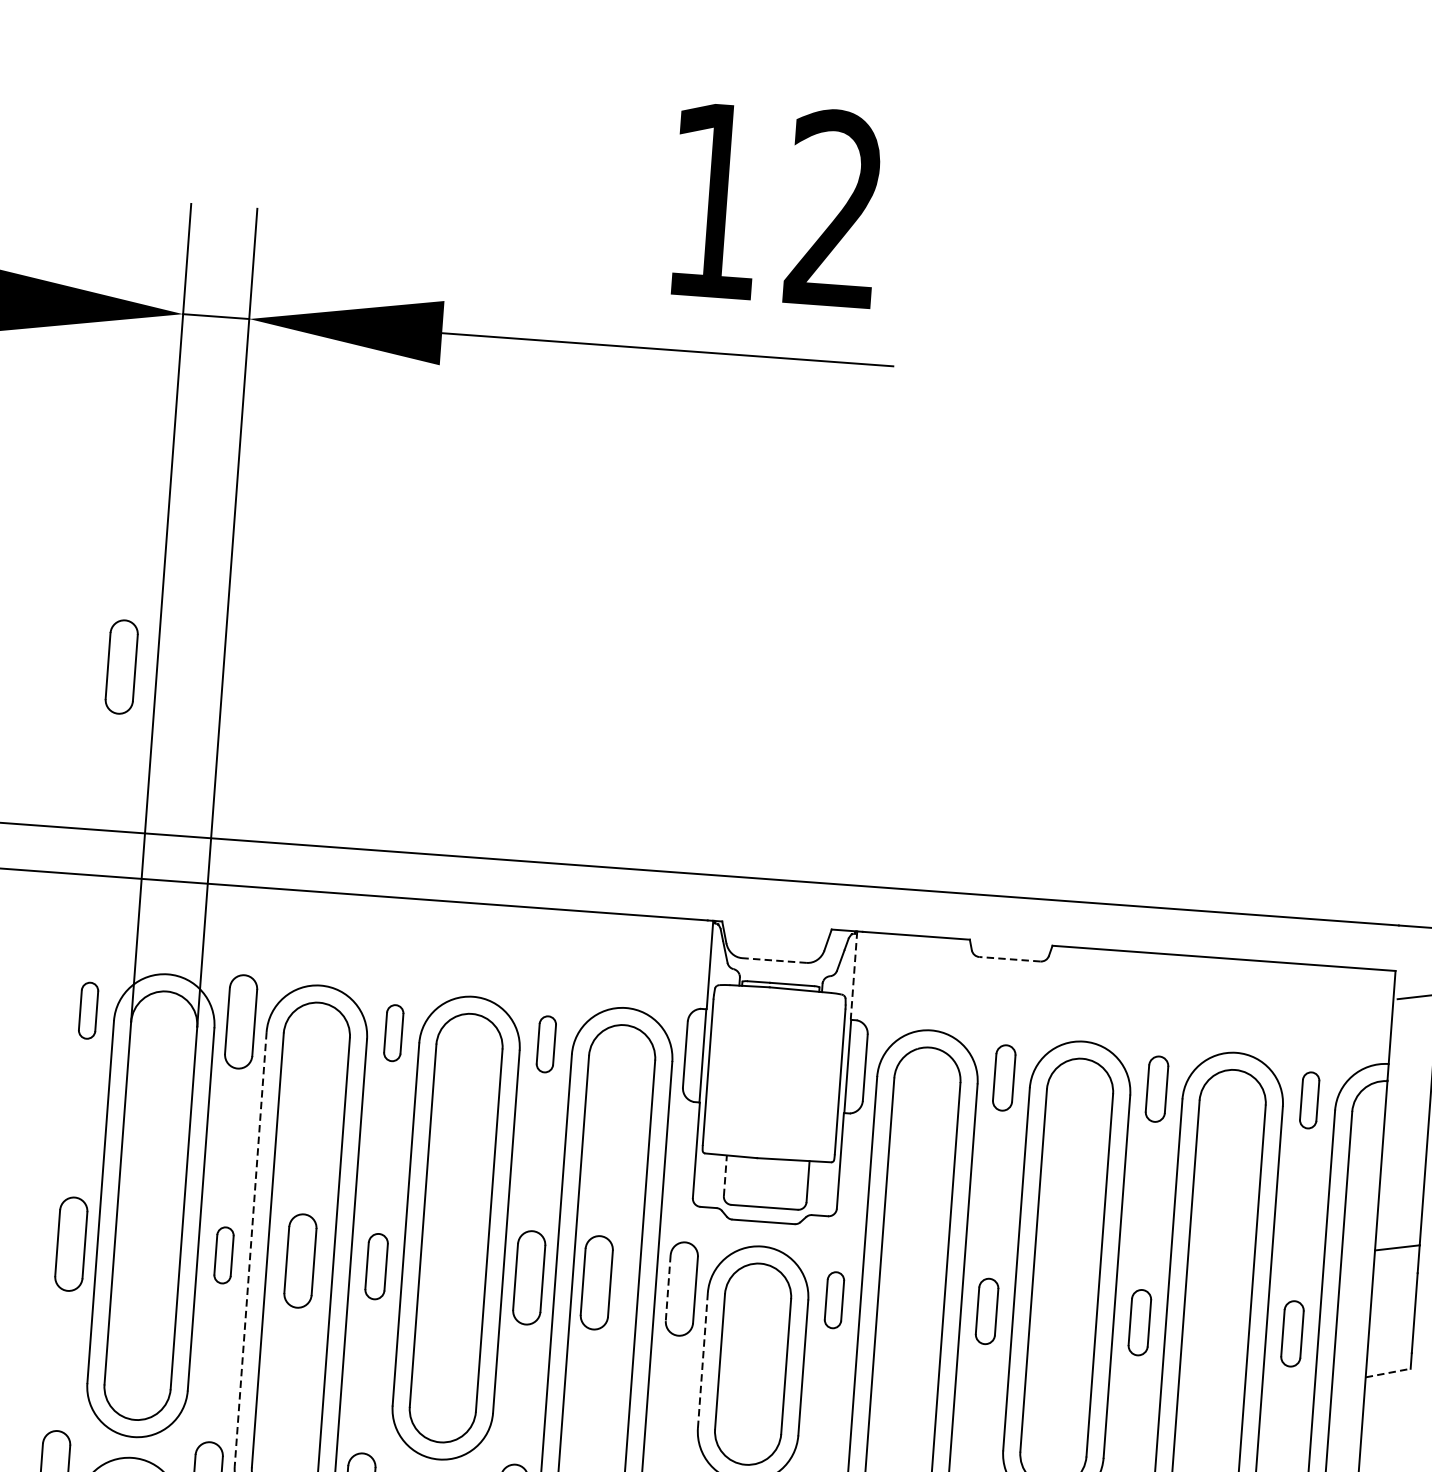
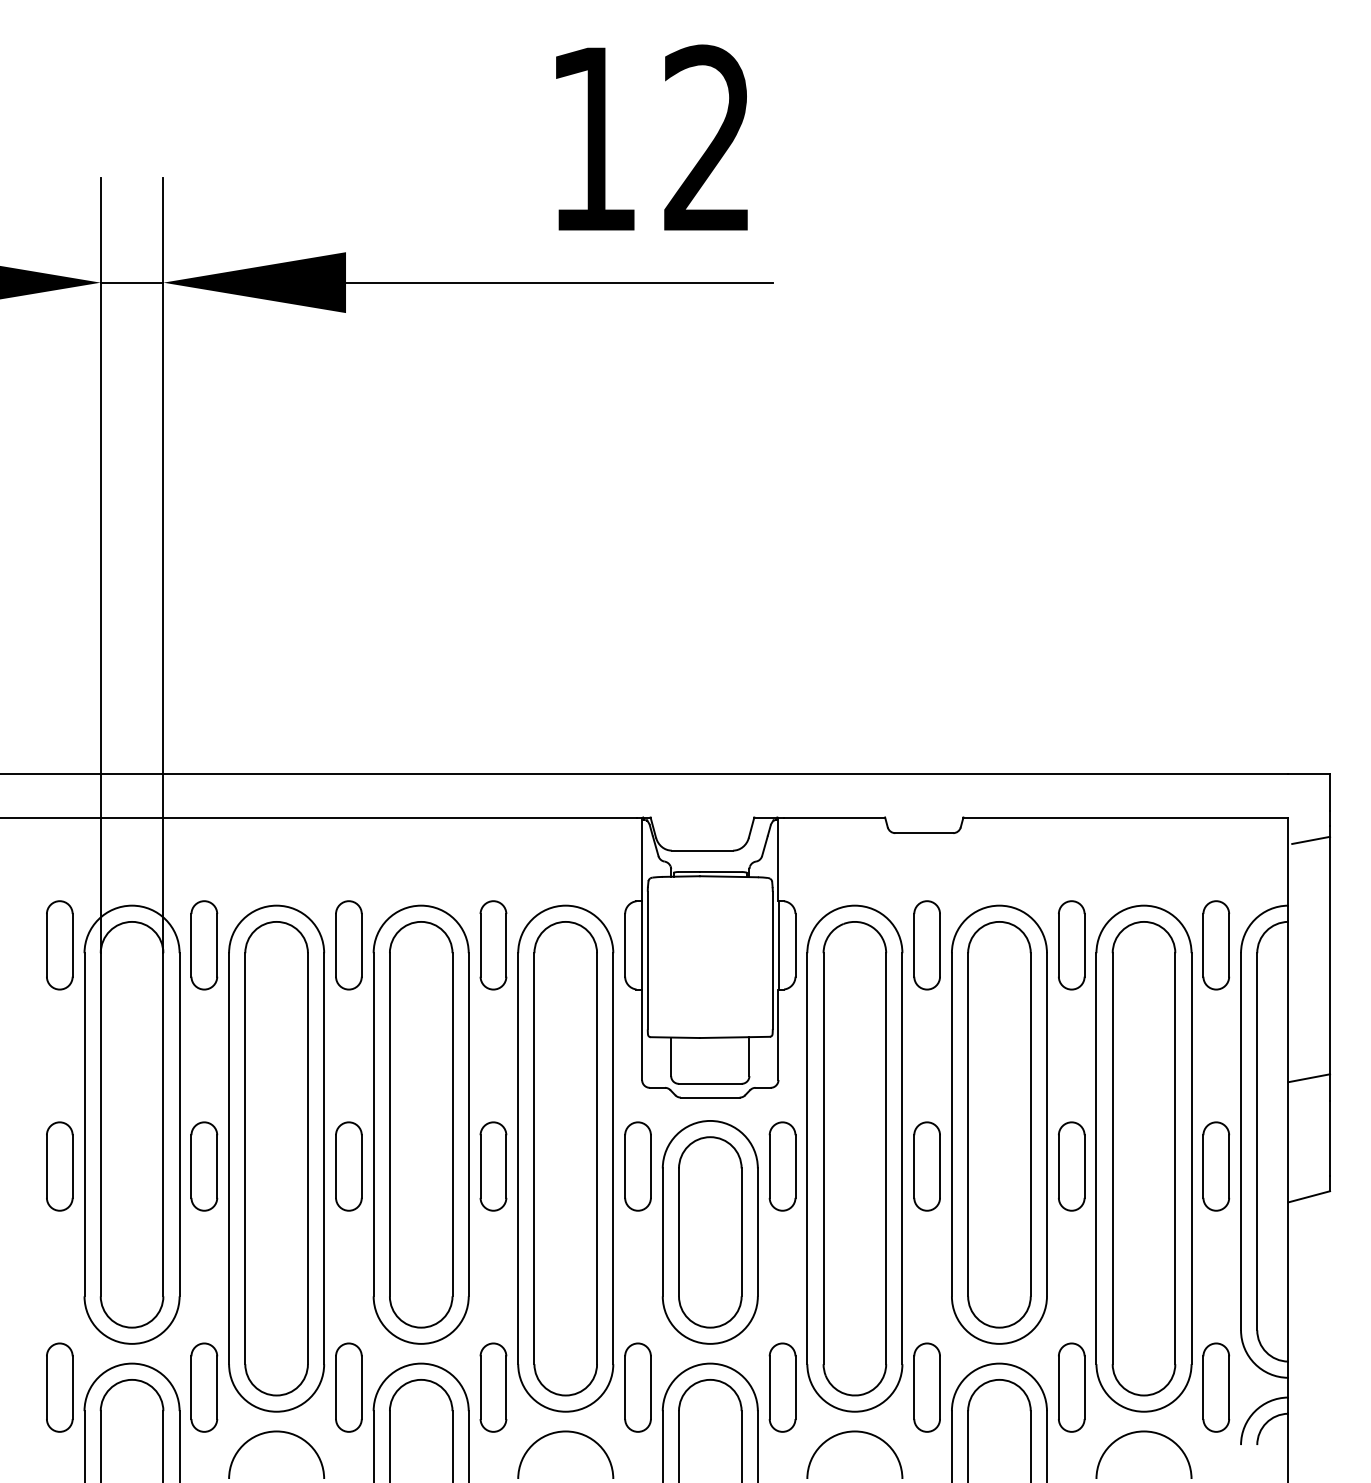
part: (121, 667) -> (67, 619), removed
line: (1010, 959) -> (924, 833), dashed -> solid
line: (774, 960) -> (702, 850), dashed -> solid
line: (854, 975) -> (778, 859), dashed -> solid
part: (88, 1010) -> (59, 945), size x1.67
part: (393, 1033) -> (348, 945), size x1.67
part: (546, 1044) -> (493, 945), size x1.67
part: (1003, 1078) -> (926, 945), size x1.43
part: (1156, 1089) -> (1071, 945), size x1.43
part: (1309, 1100) -> (1216, 945), size x1.67
line: (725, 1175) -> (671, 1056), dashed -> solid
line: (251, 1249) -> (229, 1159), dashed -> solid
part: (224, 1255) -> (204, 1166), size x1.67
part: (300, 1260) -> (276, 1166), removed
part: (376, 1266) -> (348, 1166), size x1.43
part: (596, 1282) -> (557, 1166), removed
line: (668, 1289) -> (625, 1167), dashed -> solid
part: (834, 1300) -> (782, 1166), size x1.67
part: (986, 1311) -> (926, 1166), size x1.43
part: (1139, 1322) -> (1071, 1166), size x1.43
part: (1292, 1333) -> (1216, 1166), size x1.43
line: (702, 1360) -> (662, 1232), dashed -> solid
line: (1388, 1372) -> (1309, 1196), dashed -> solid

